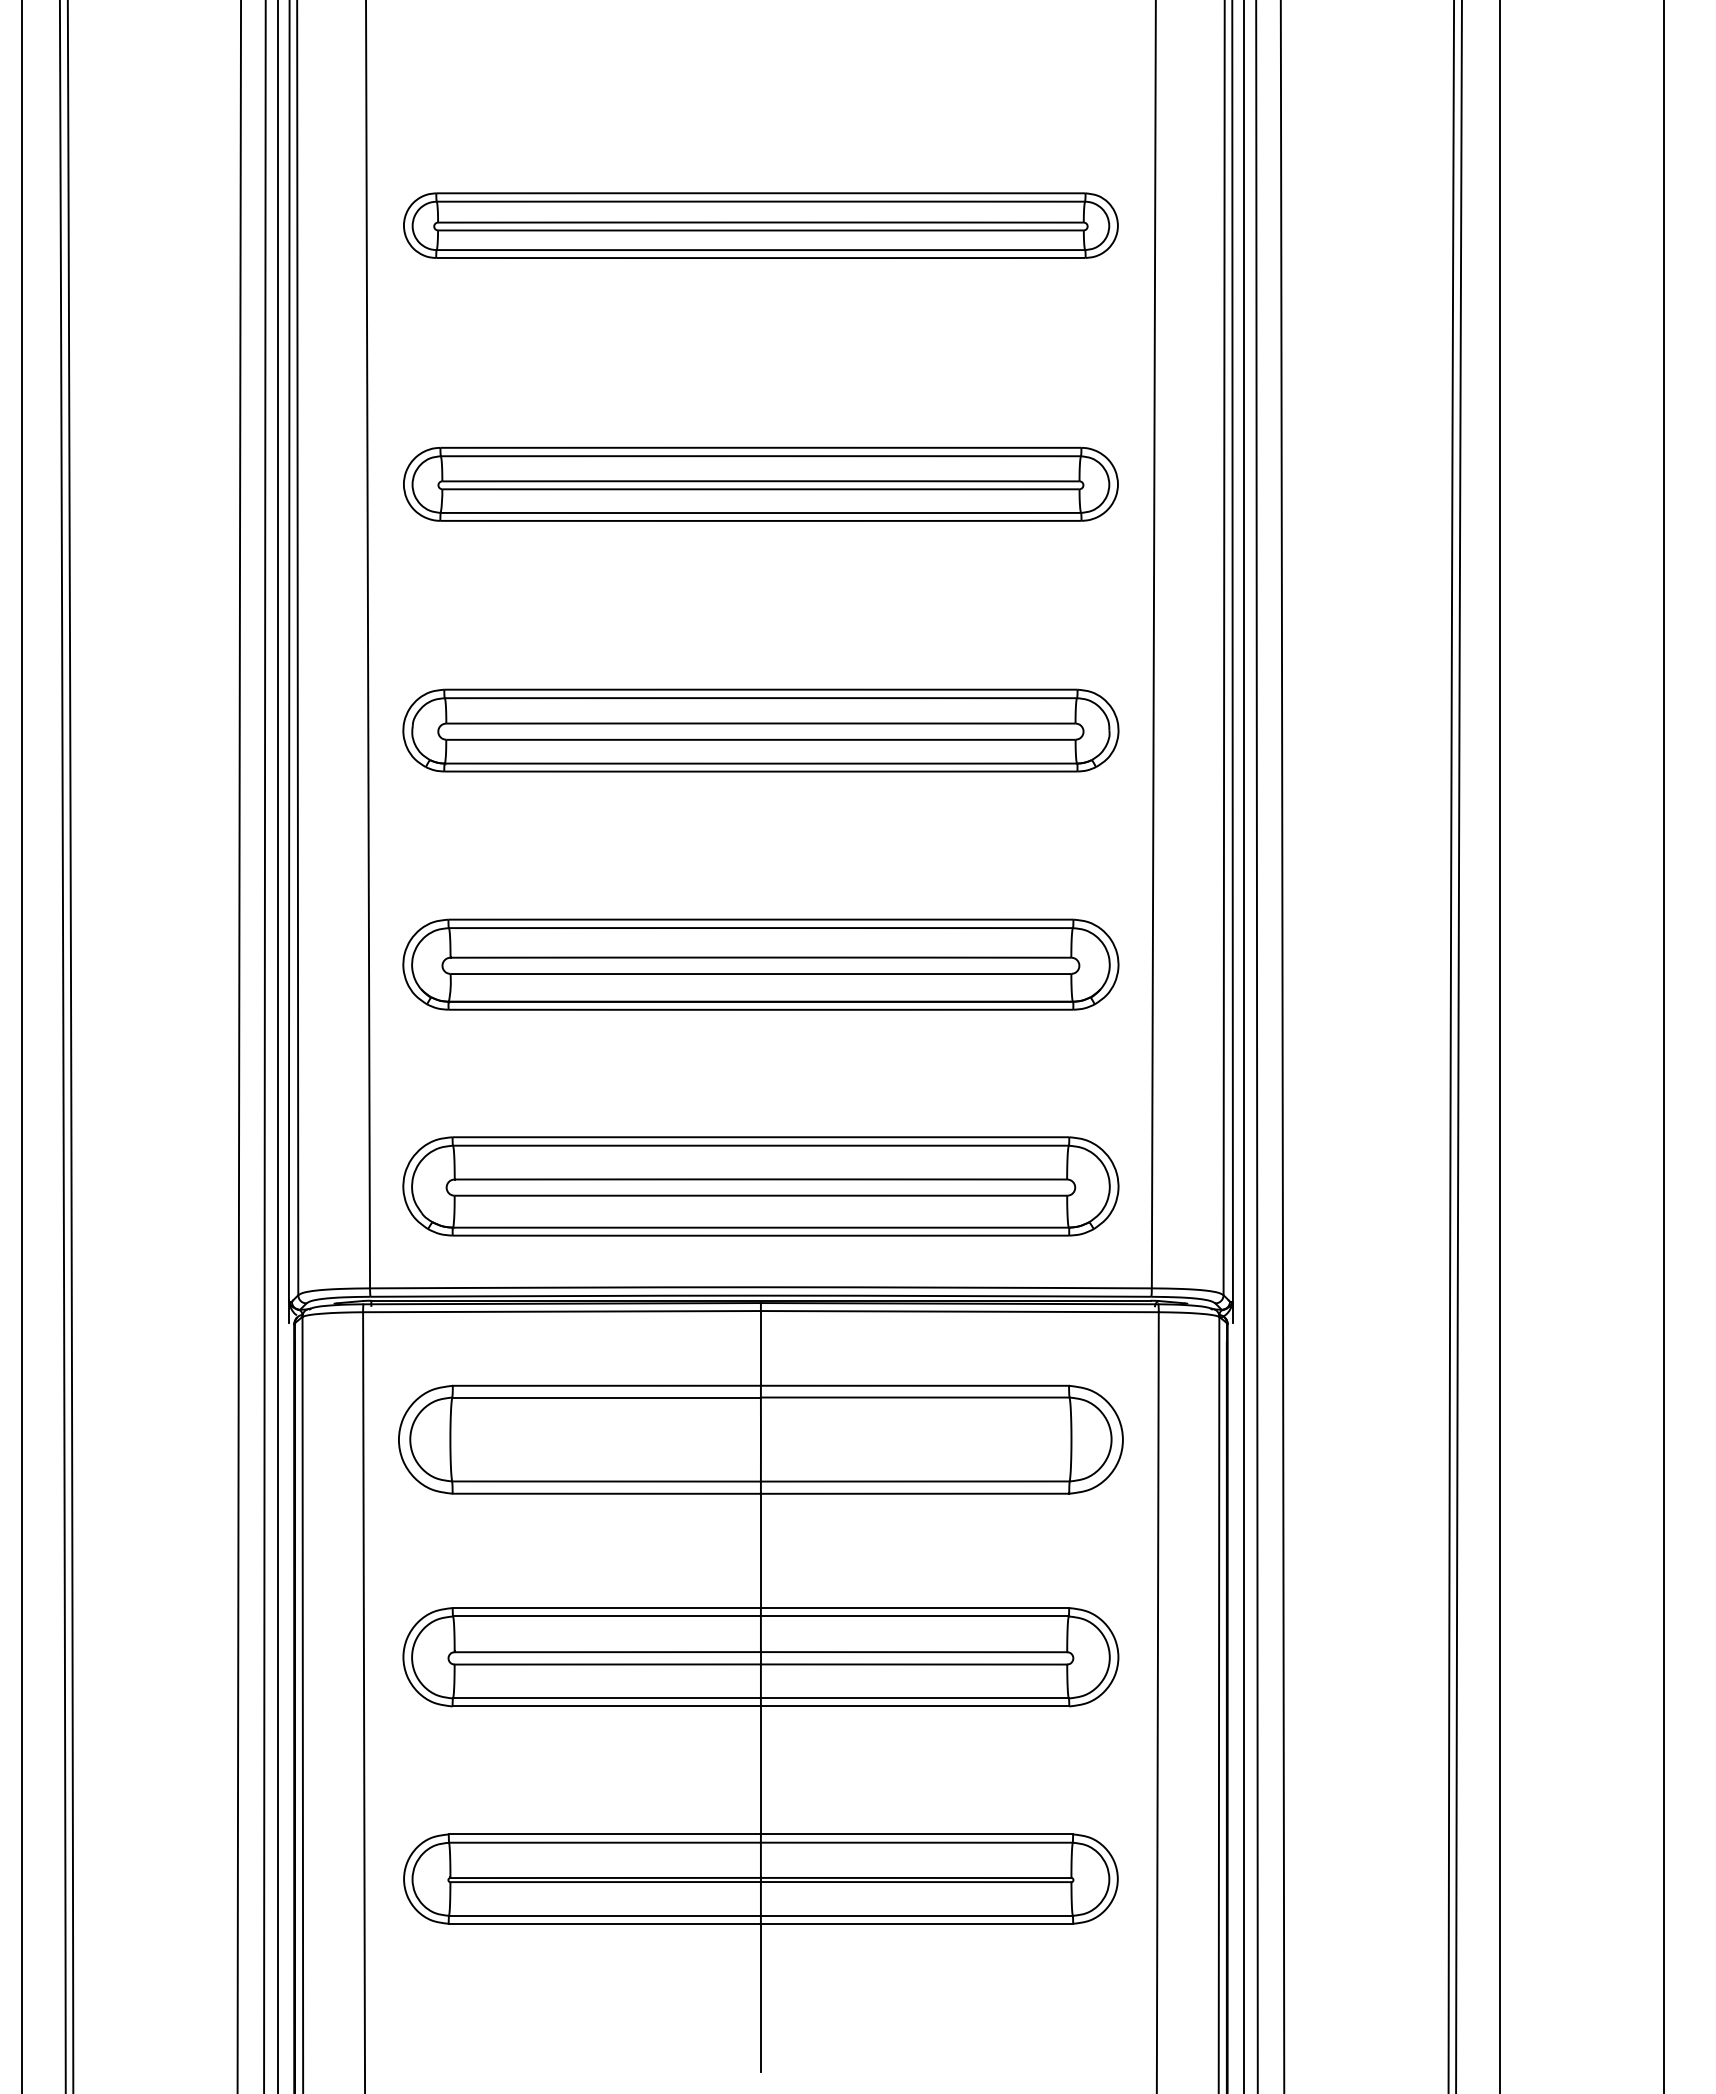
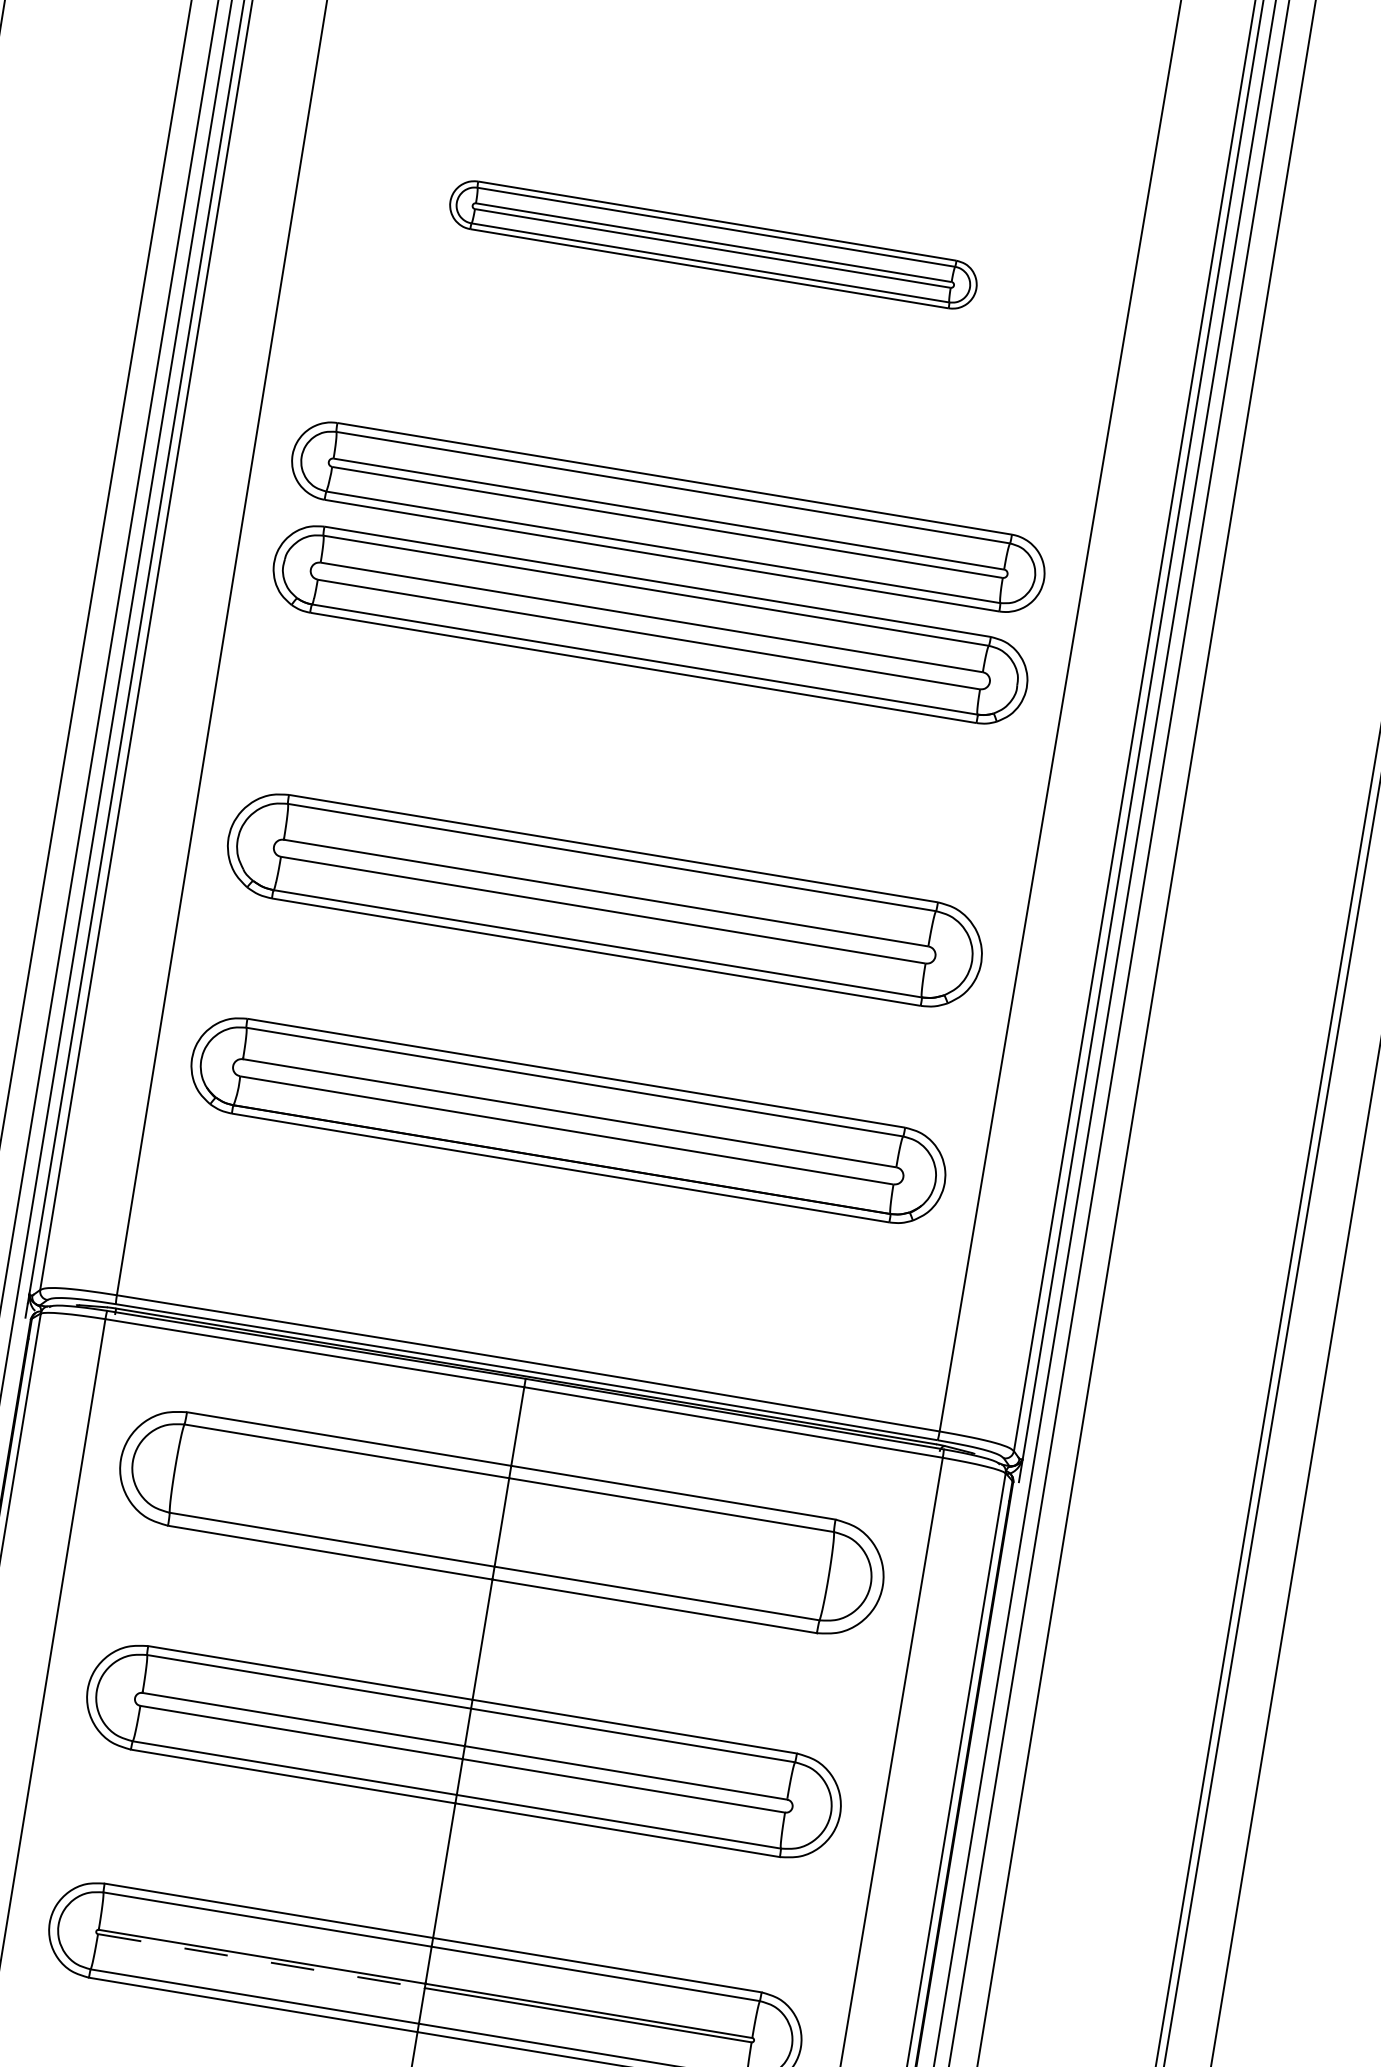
part: (760, 225) -> (712, 244), size x0.7
part: (760, 730) -> (650, 624), moved
part: (760, 964) -> (568, 1120), moved
part: (760, 1186) -> (604, 900), moved
line: (606, 1882) -> (262, 1961), solid -> dashed

